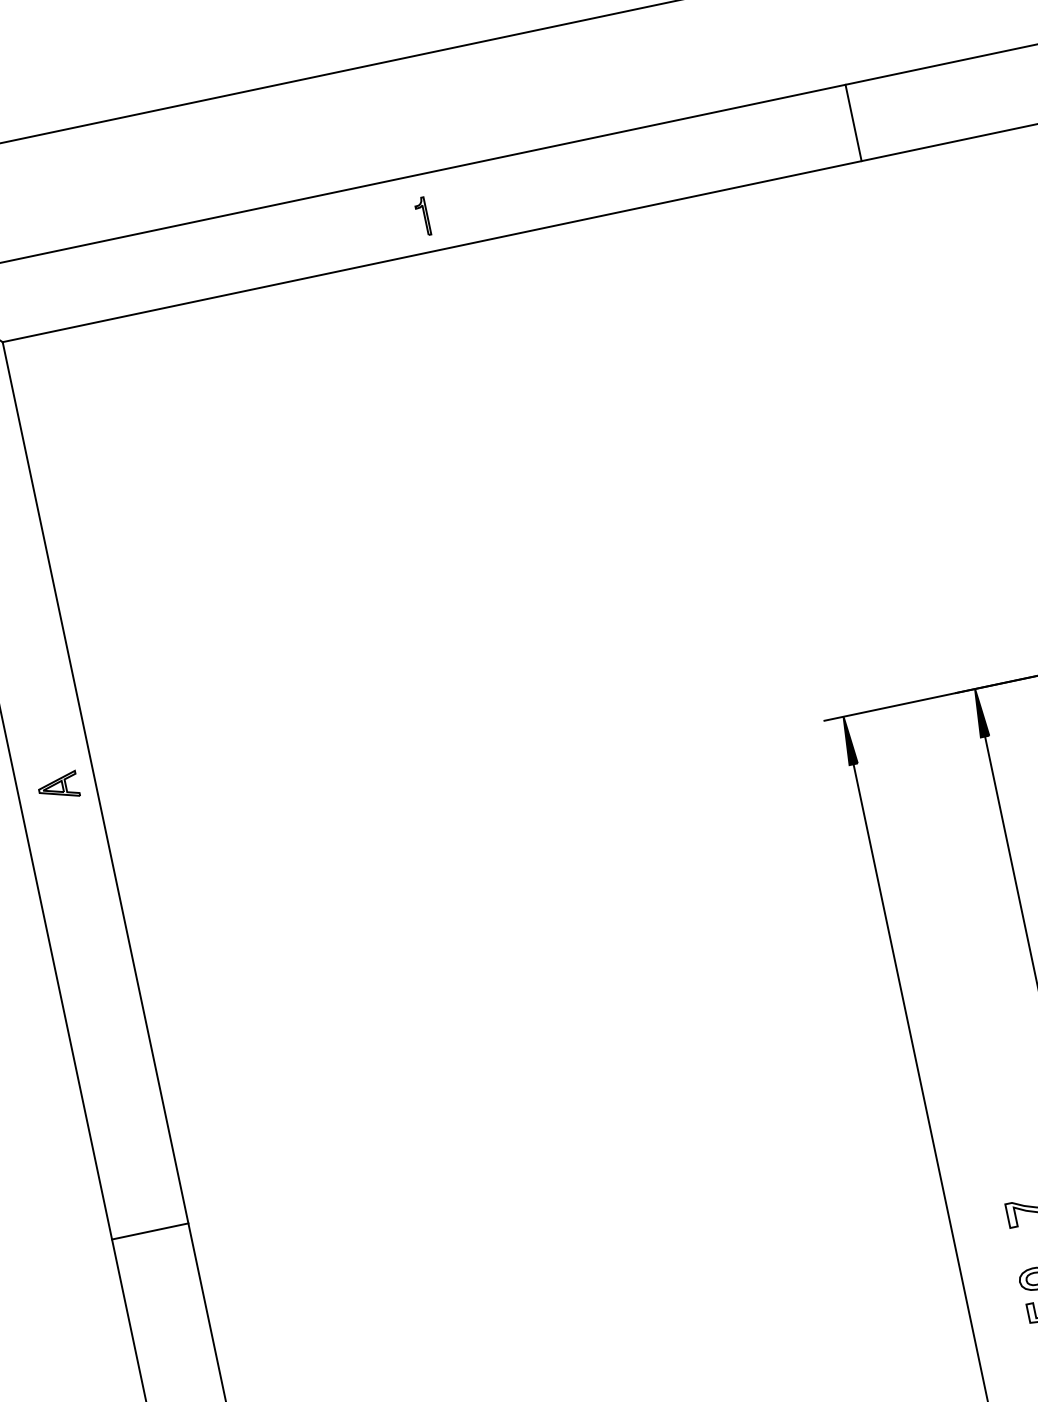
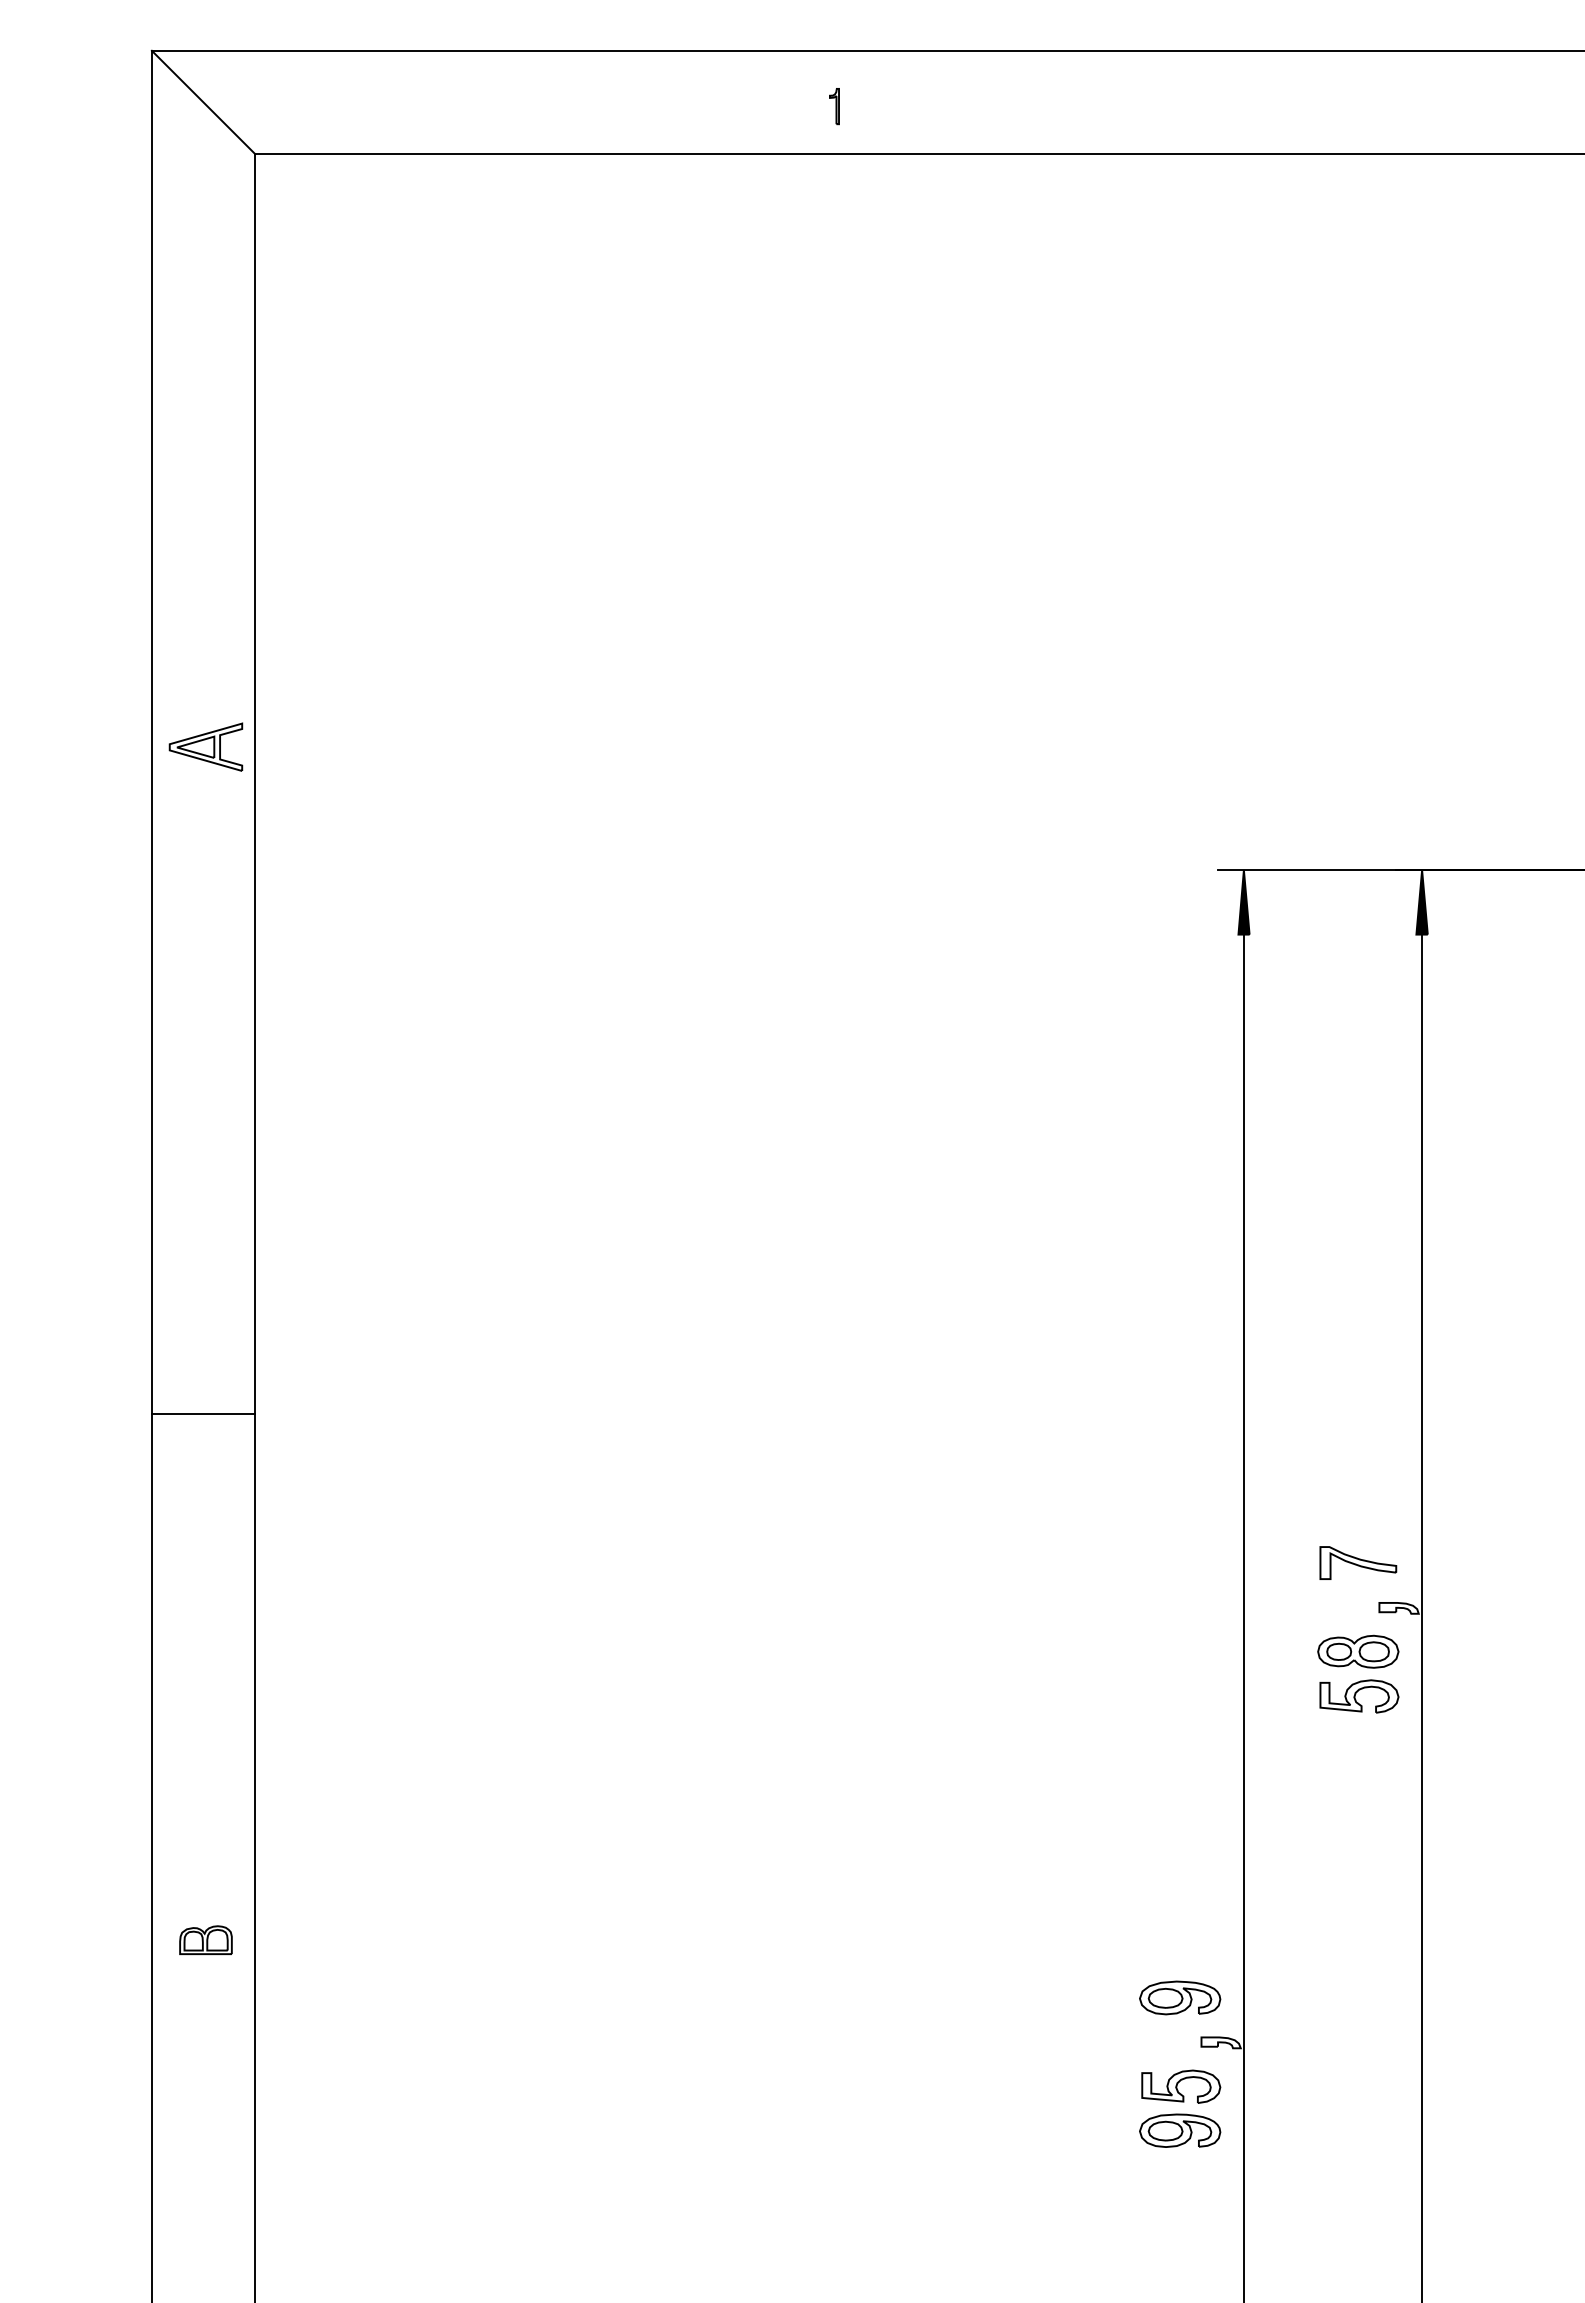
line: (853, 122) -> (1419, 102), removed
part: (422, 216) -> (834, 106), size x0.7
part: (57, 786) -> (205, 746), size x1.4
line: (150, 1231) -> (203, 1414), moved

